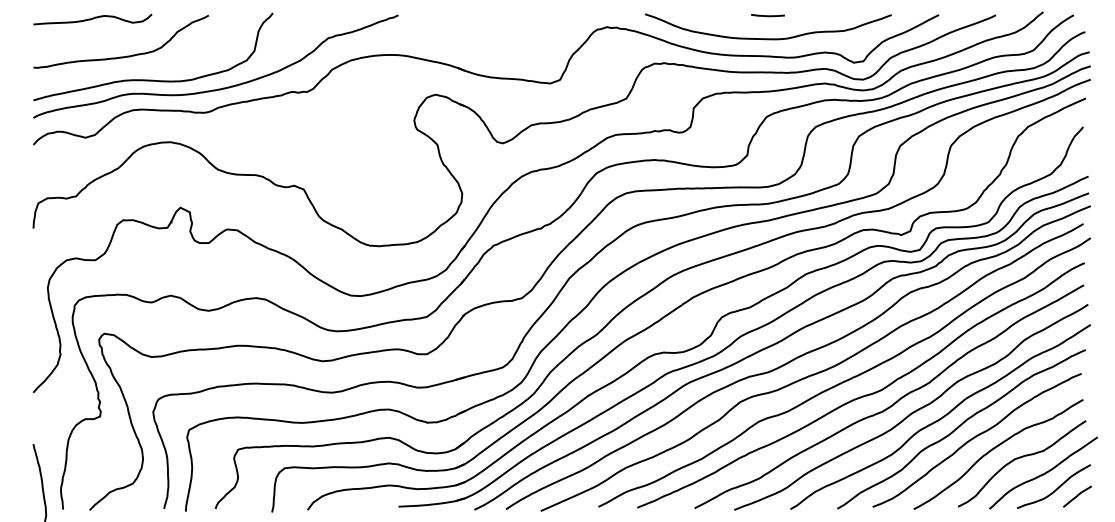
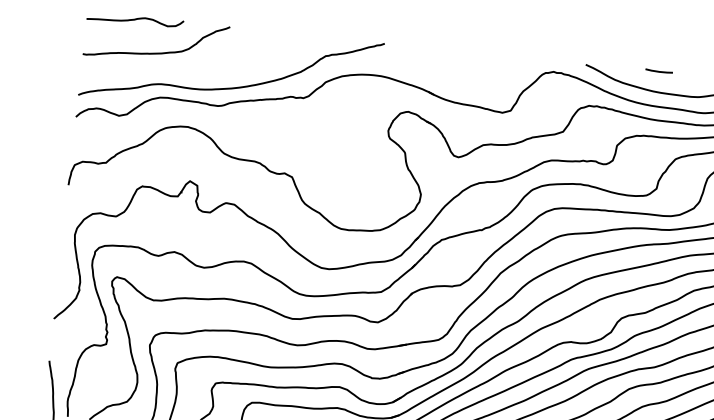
curve: (767, 15) -> (658, 71), moved
curve: (153, 79) -> (179, 74), removed

